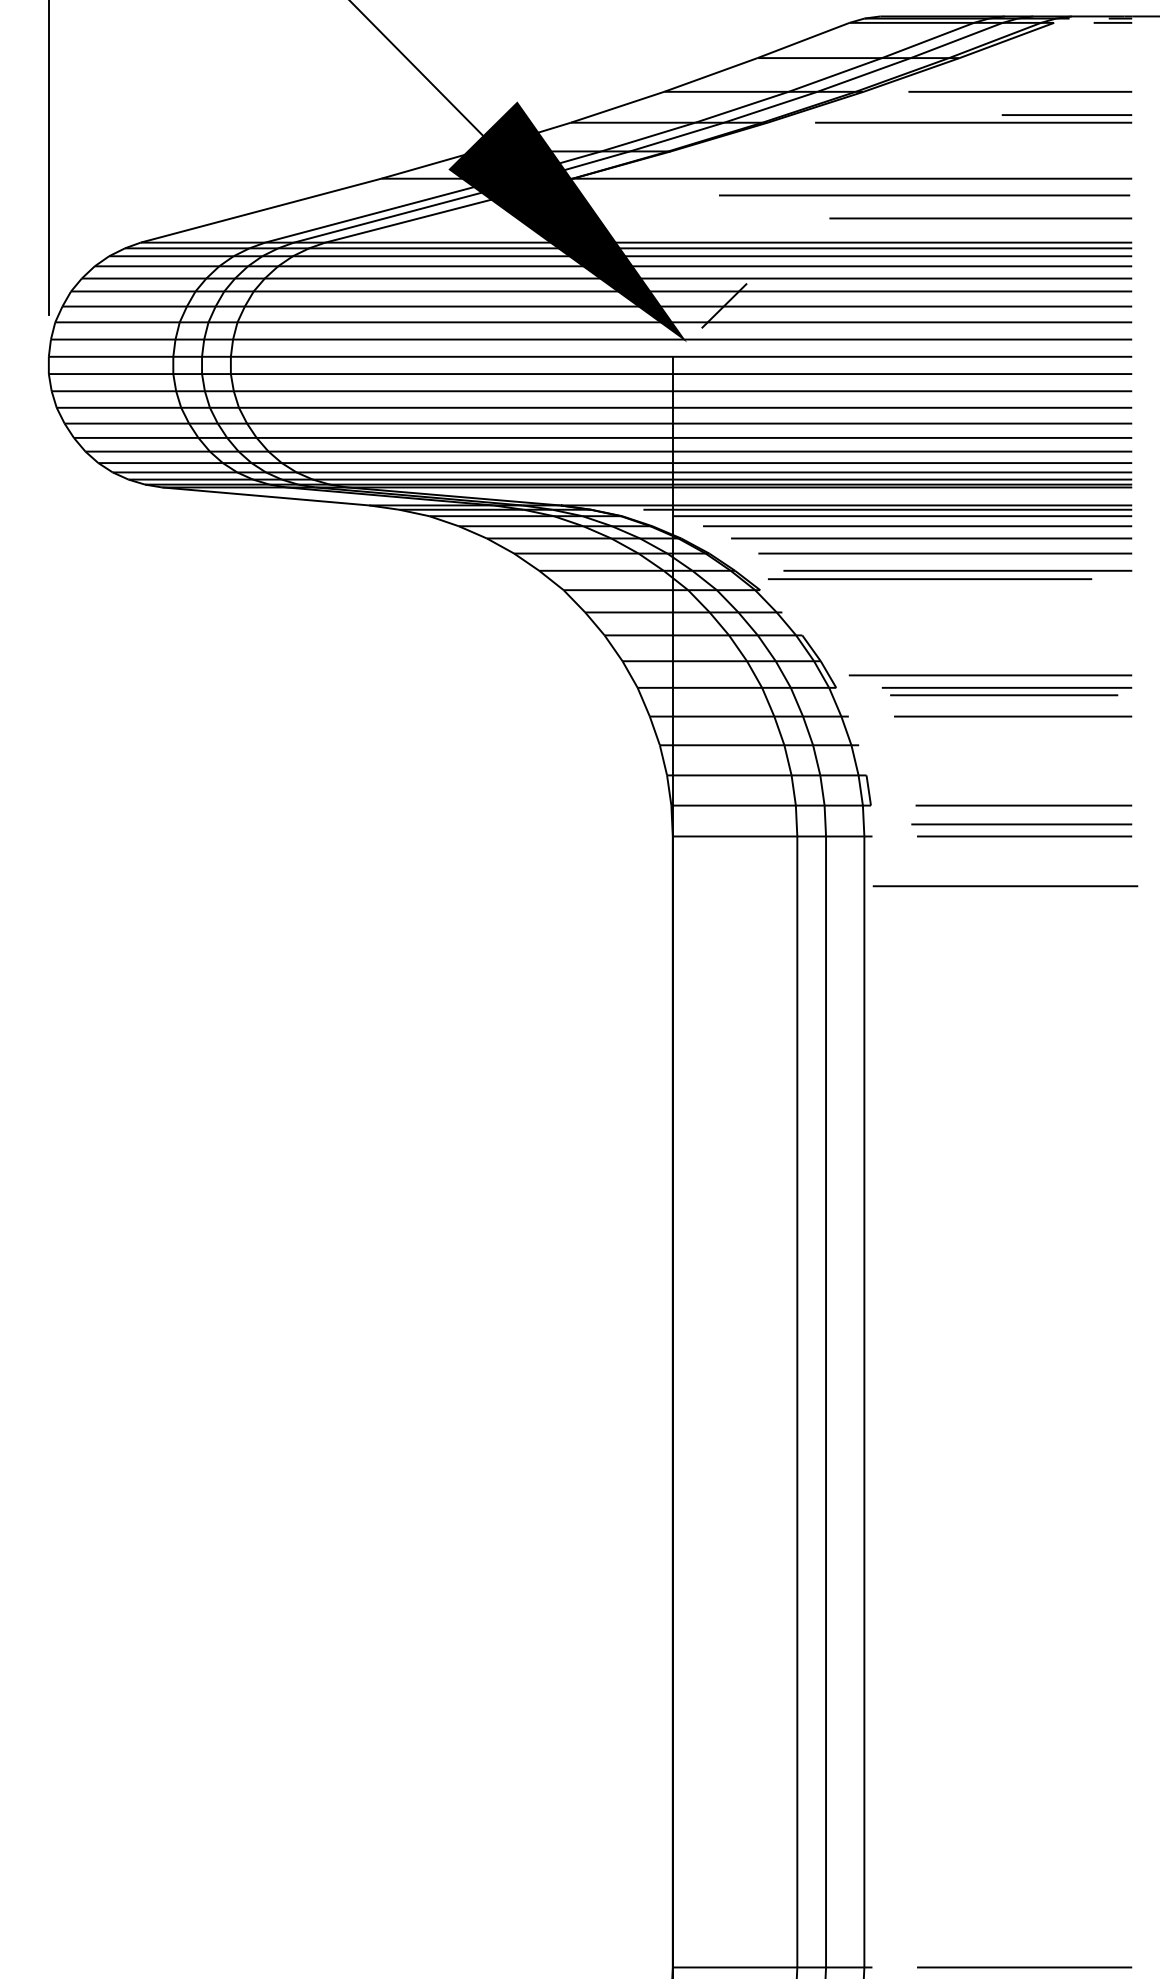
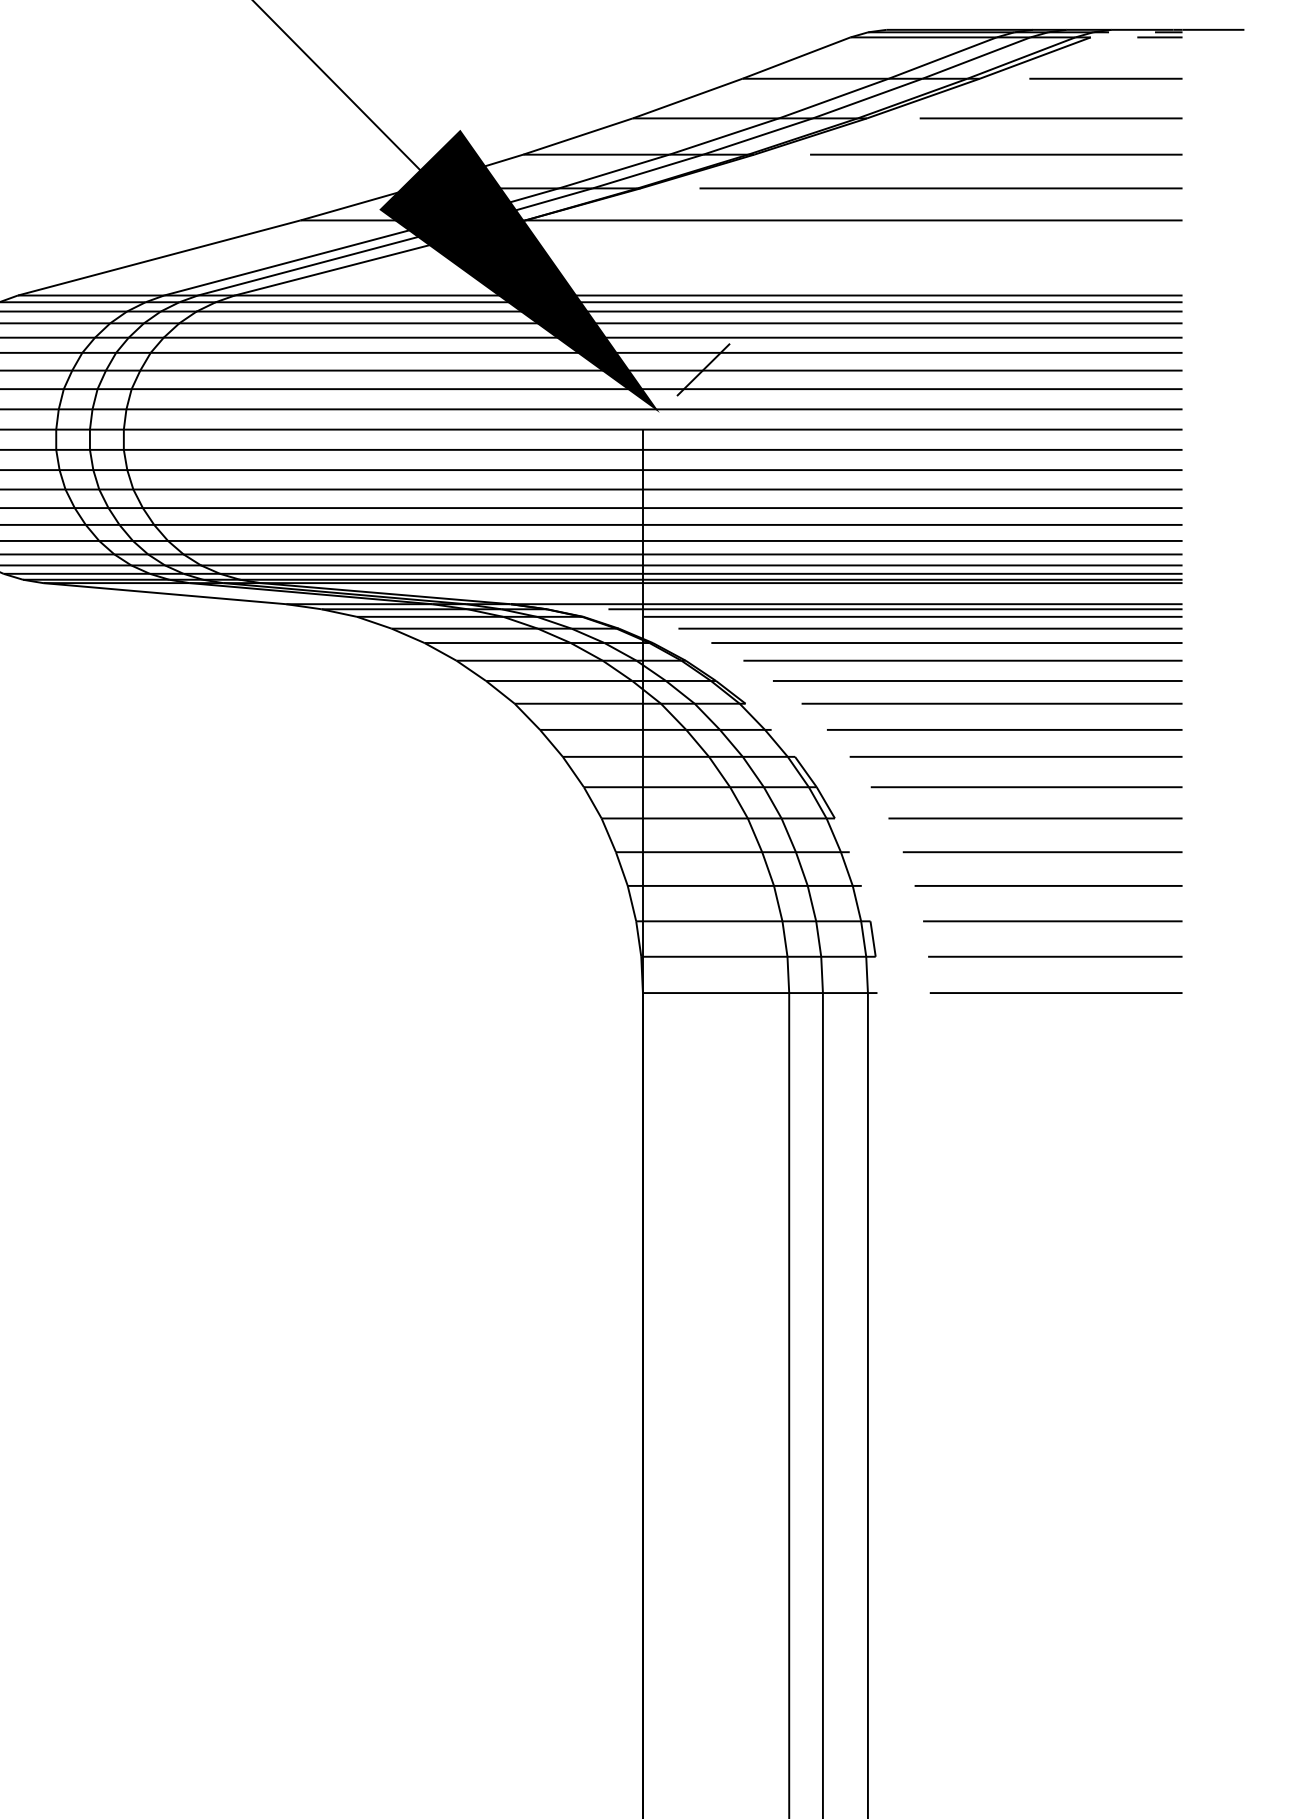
line: (1066, 114) -> (1105, 78), moved
line: (924, 195) -> (940, 188), moved
line: (980, 218) -> (1004, 729), moved
line: (930, 579) -> (992, 704), moved
line: (990, 675) -> (1016, 756), moved
line: (1004, 695) -> (1048, 886), moved
line: (1021, 824) -> (1052, 921), moved
line: (1005, 886) -> (1026, 787), moved

